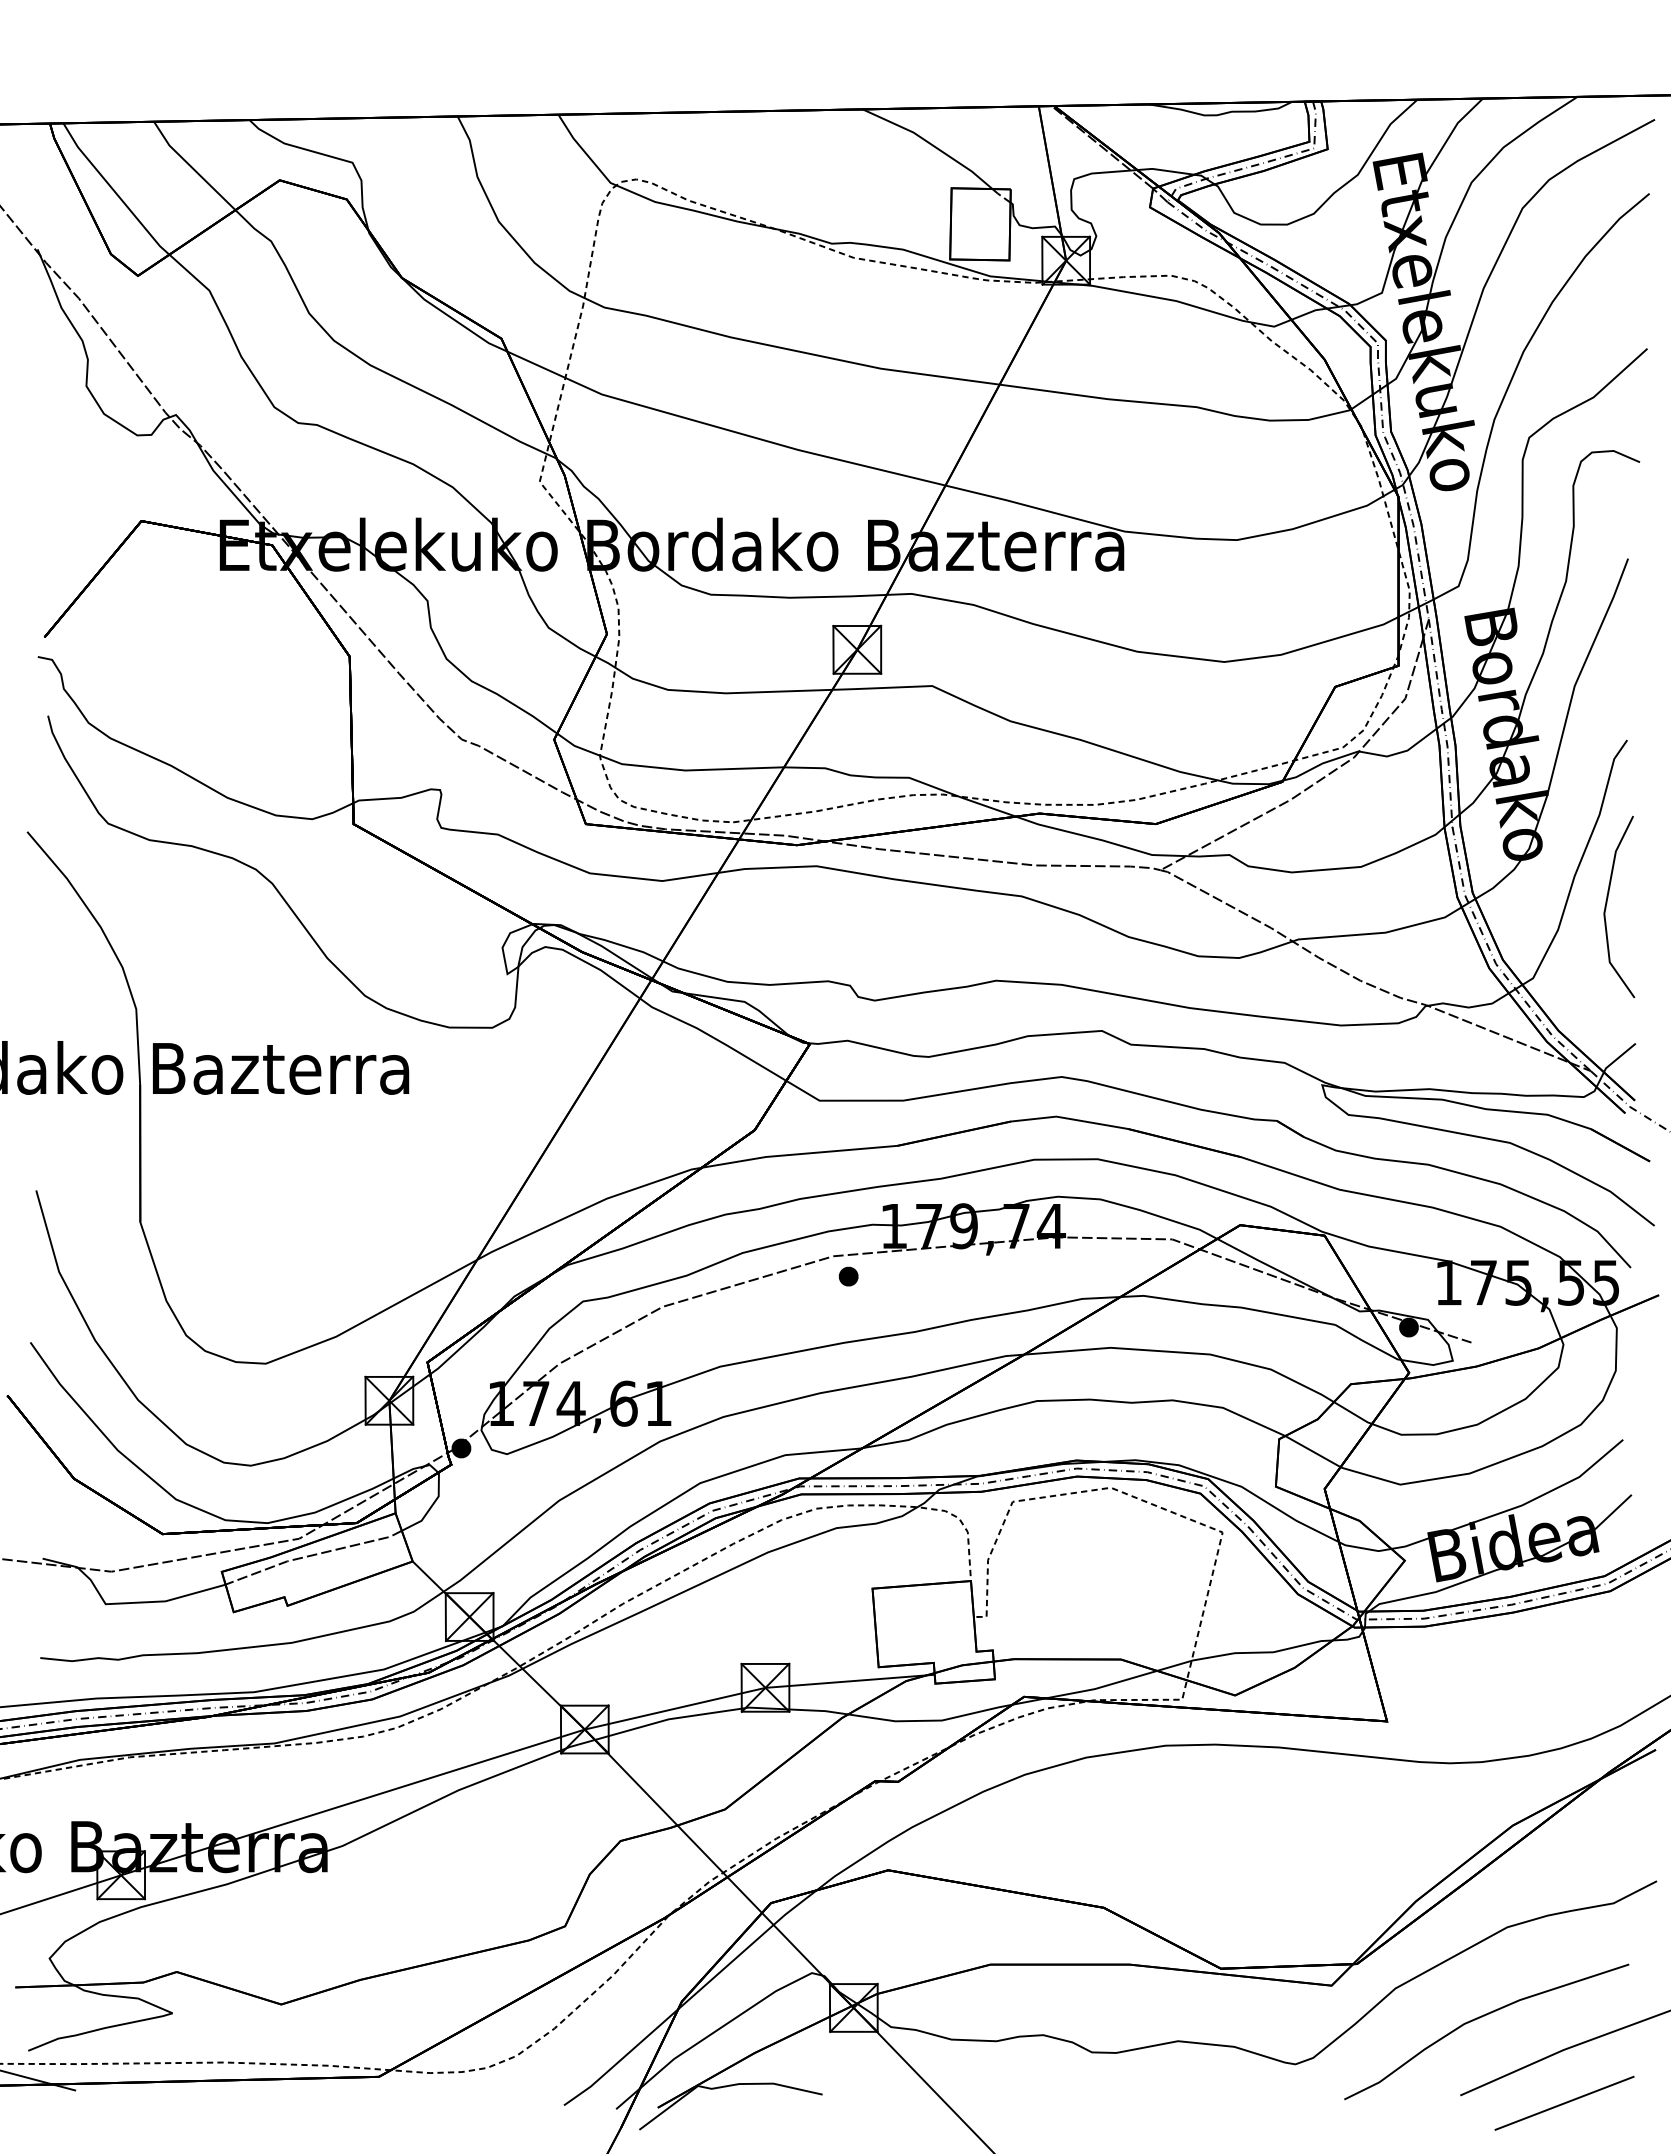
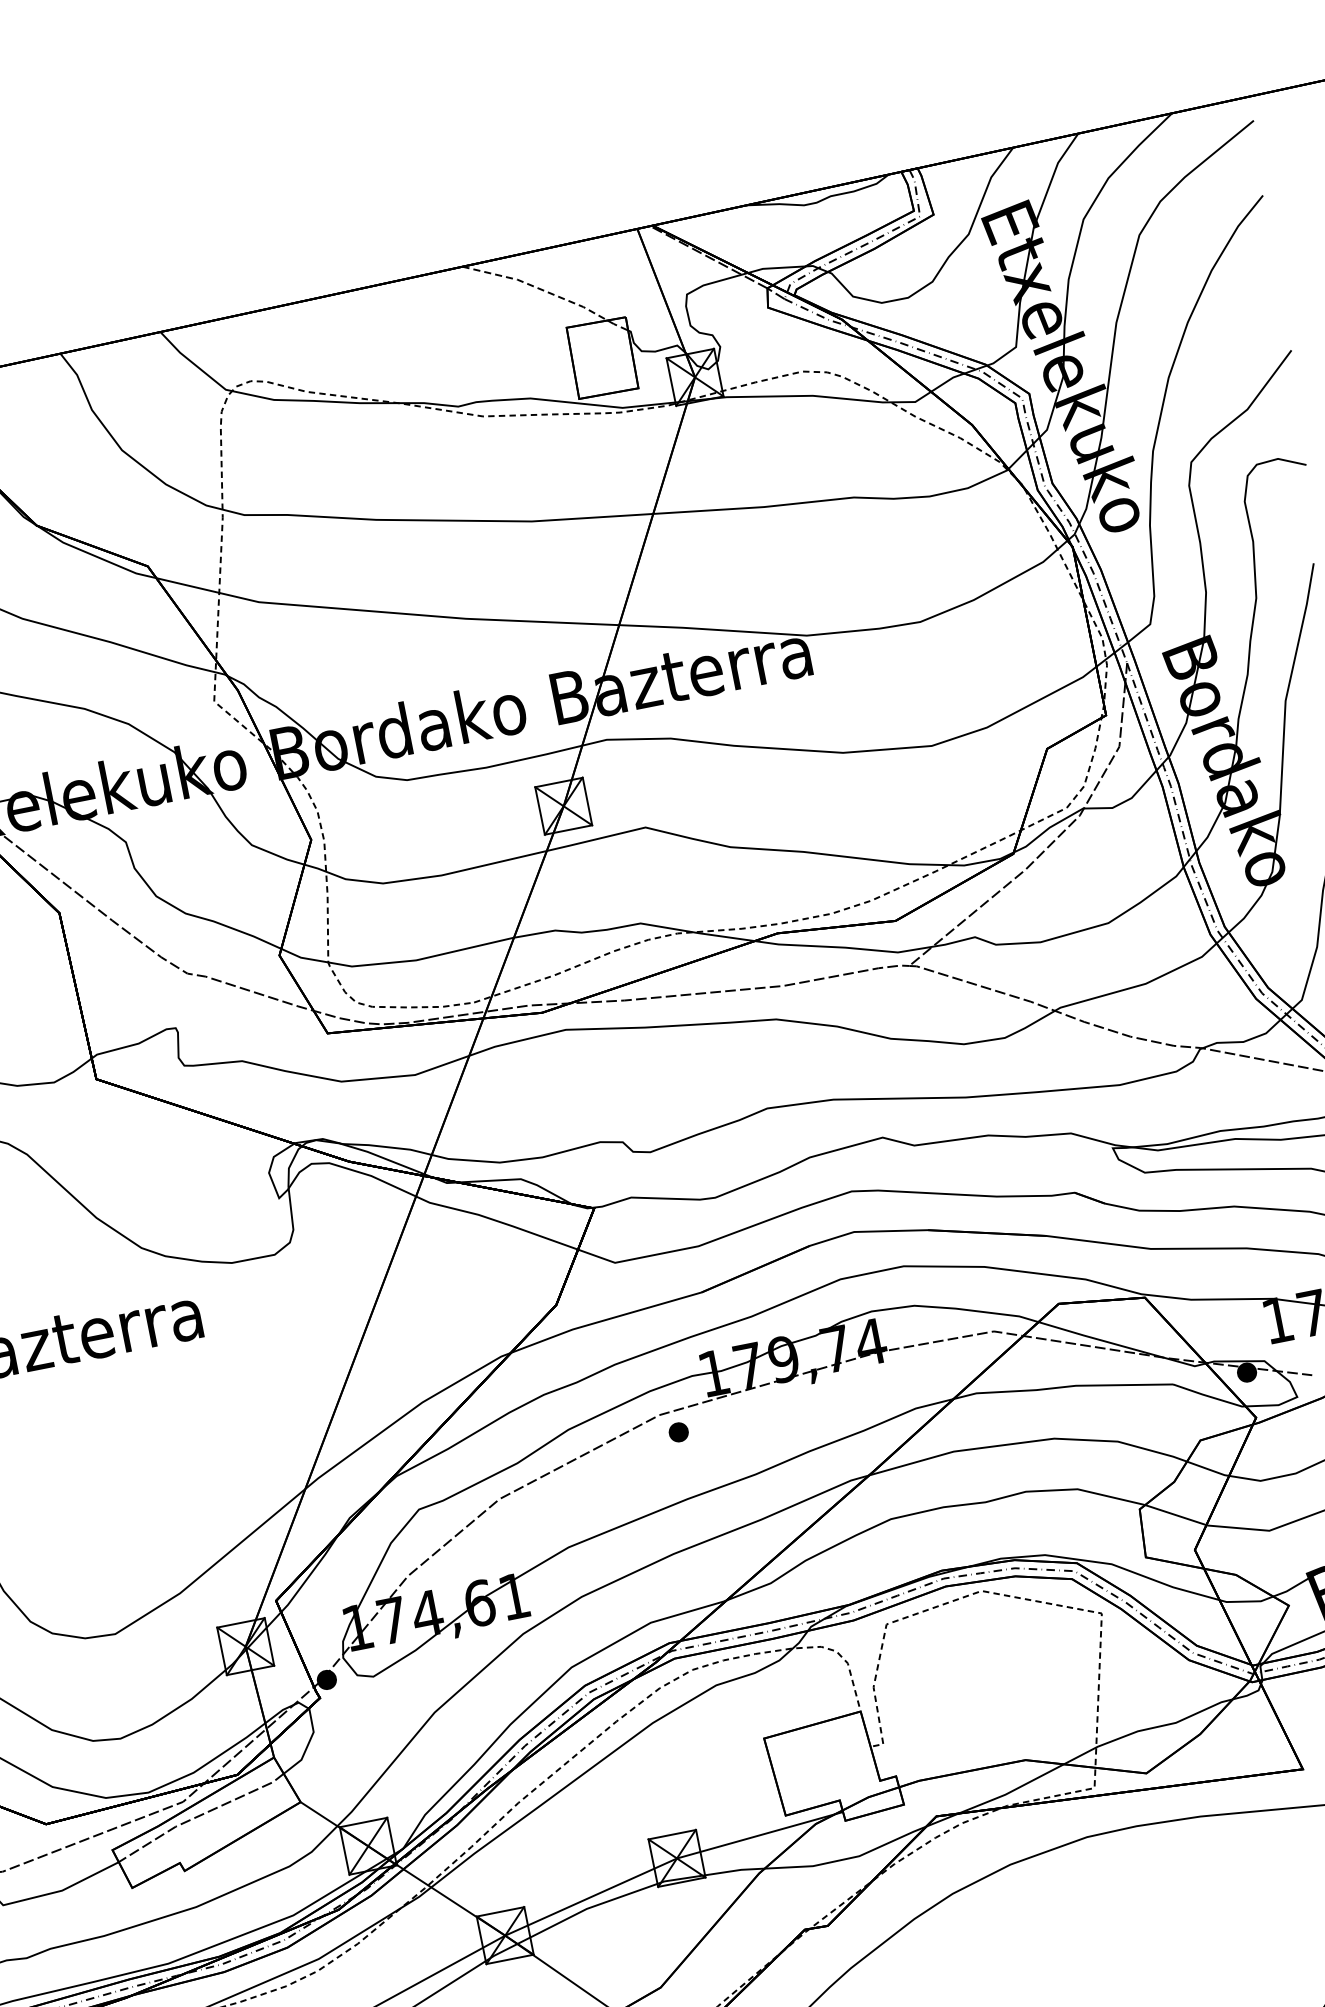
line: (931, 144) -> (537, 288), solid -> dashed

